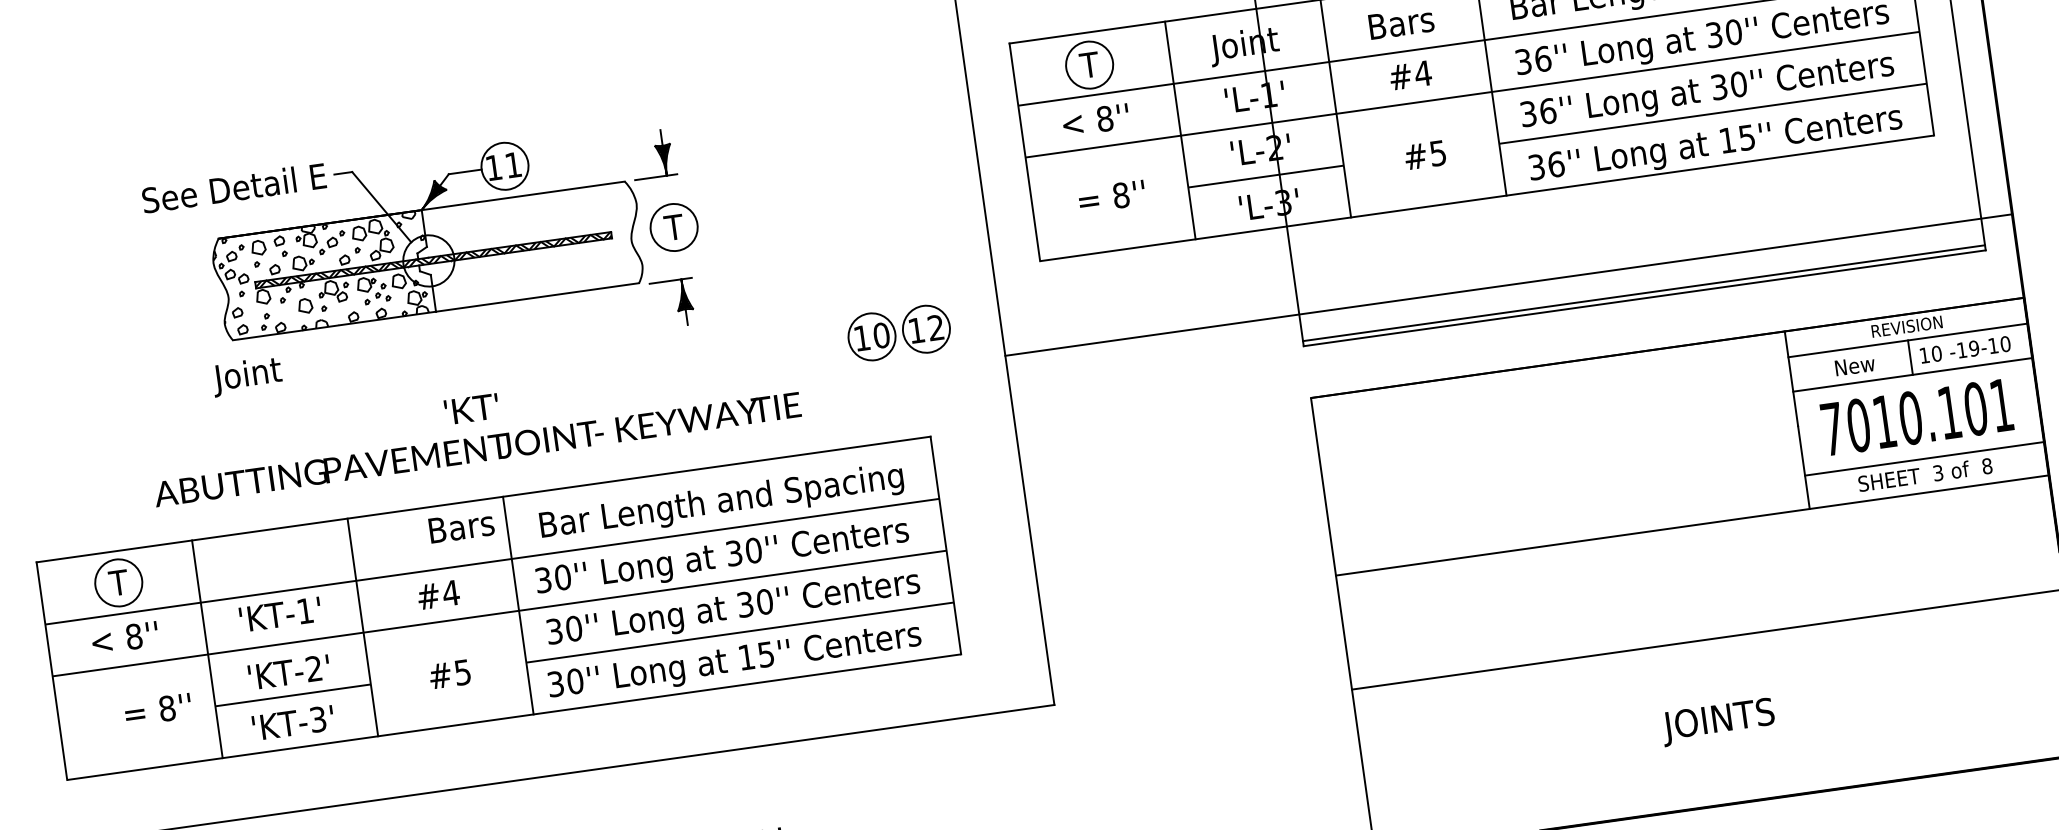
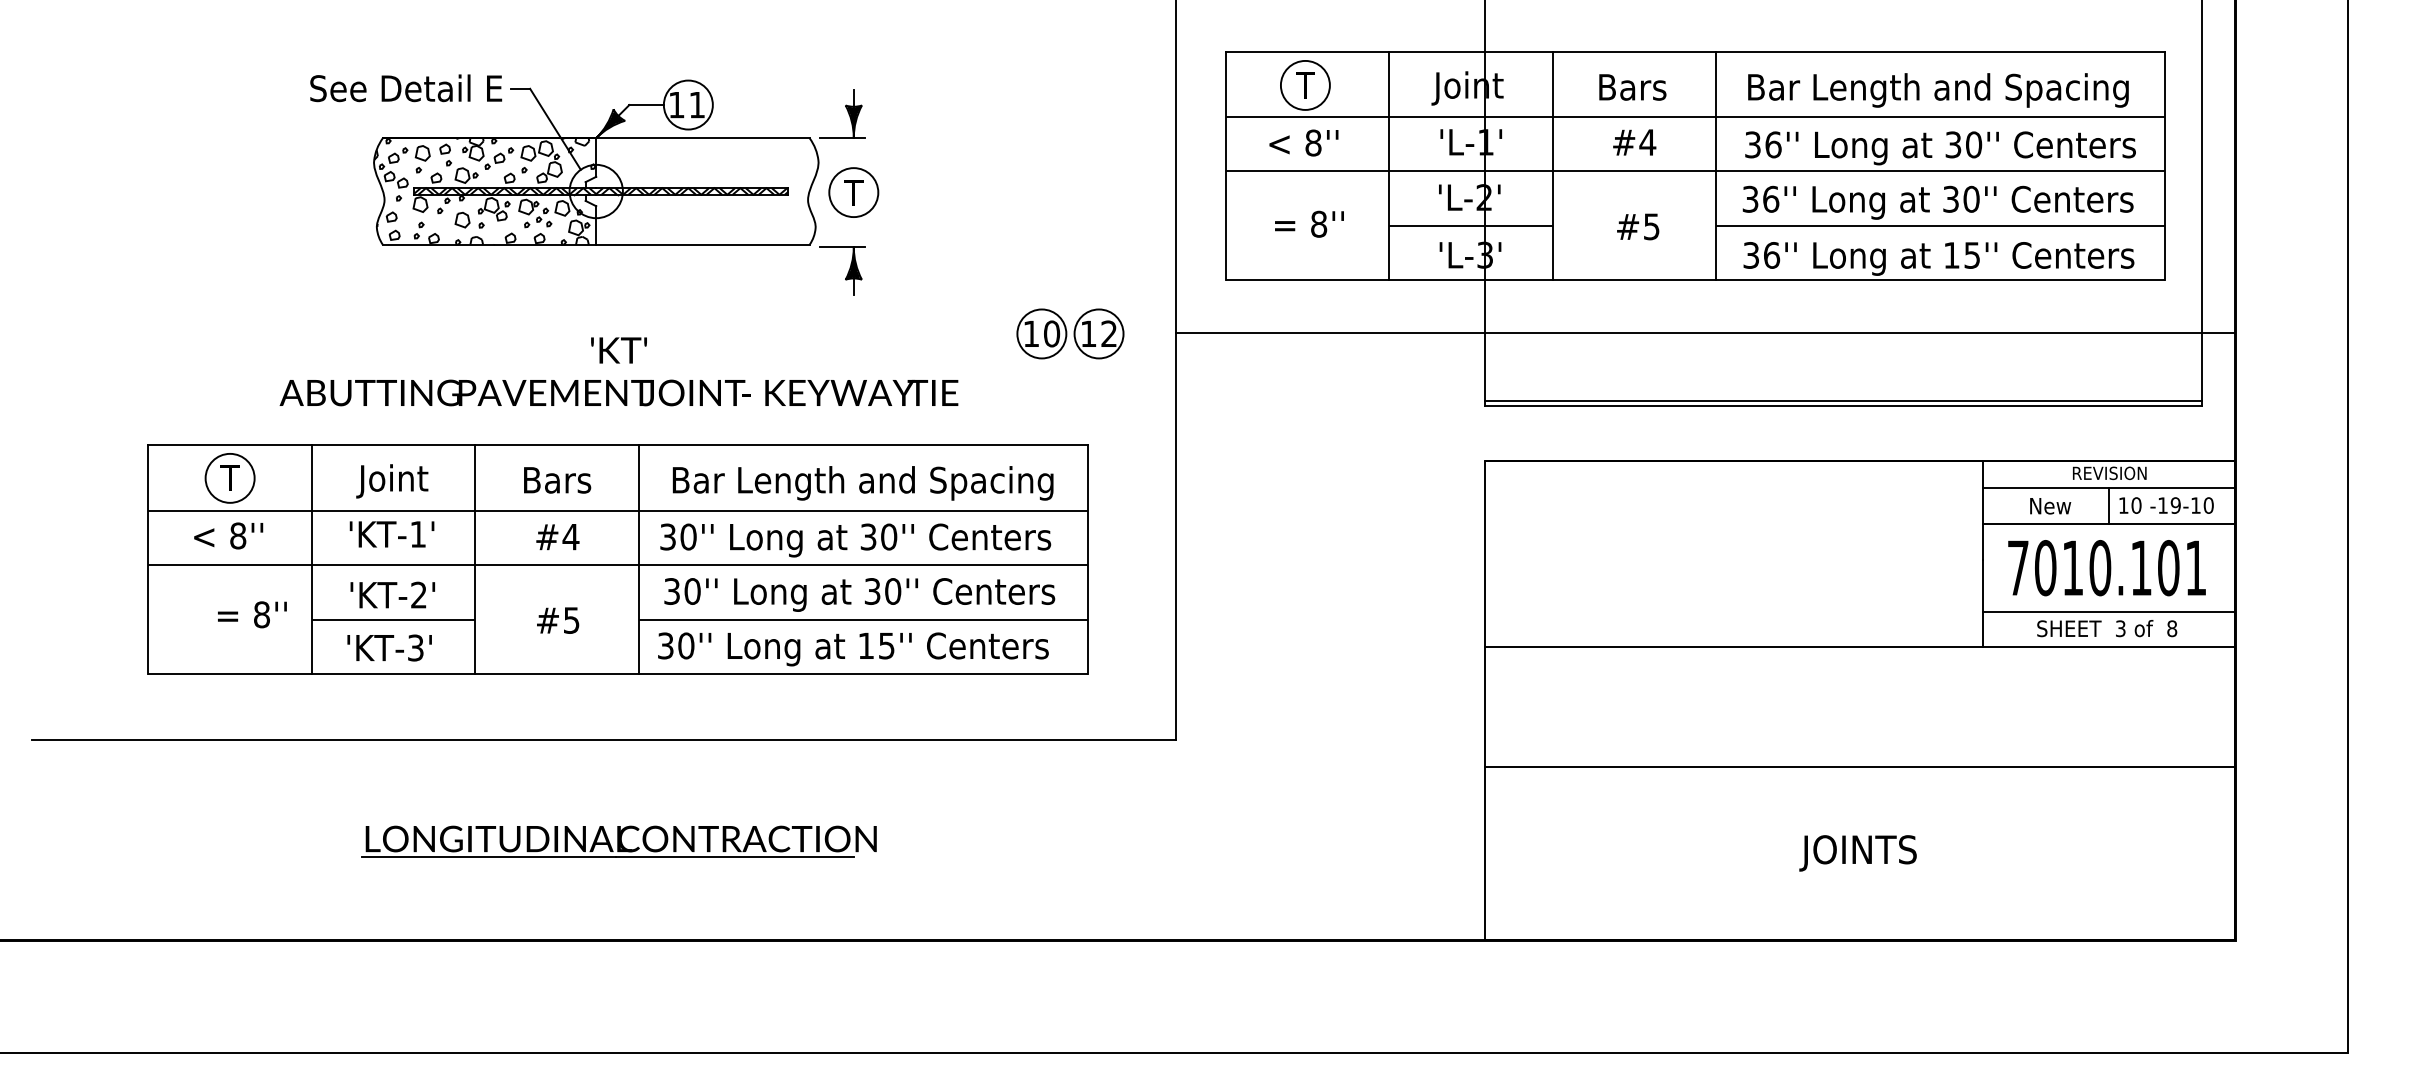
line: (1508, 284) -> (1705, 332), moved
text: (247, 376) -> (392, 481), moved
text: (461, 527) -> (557, 480), moved

